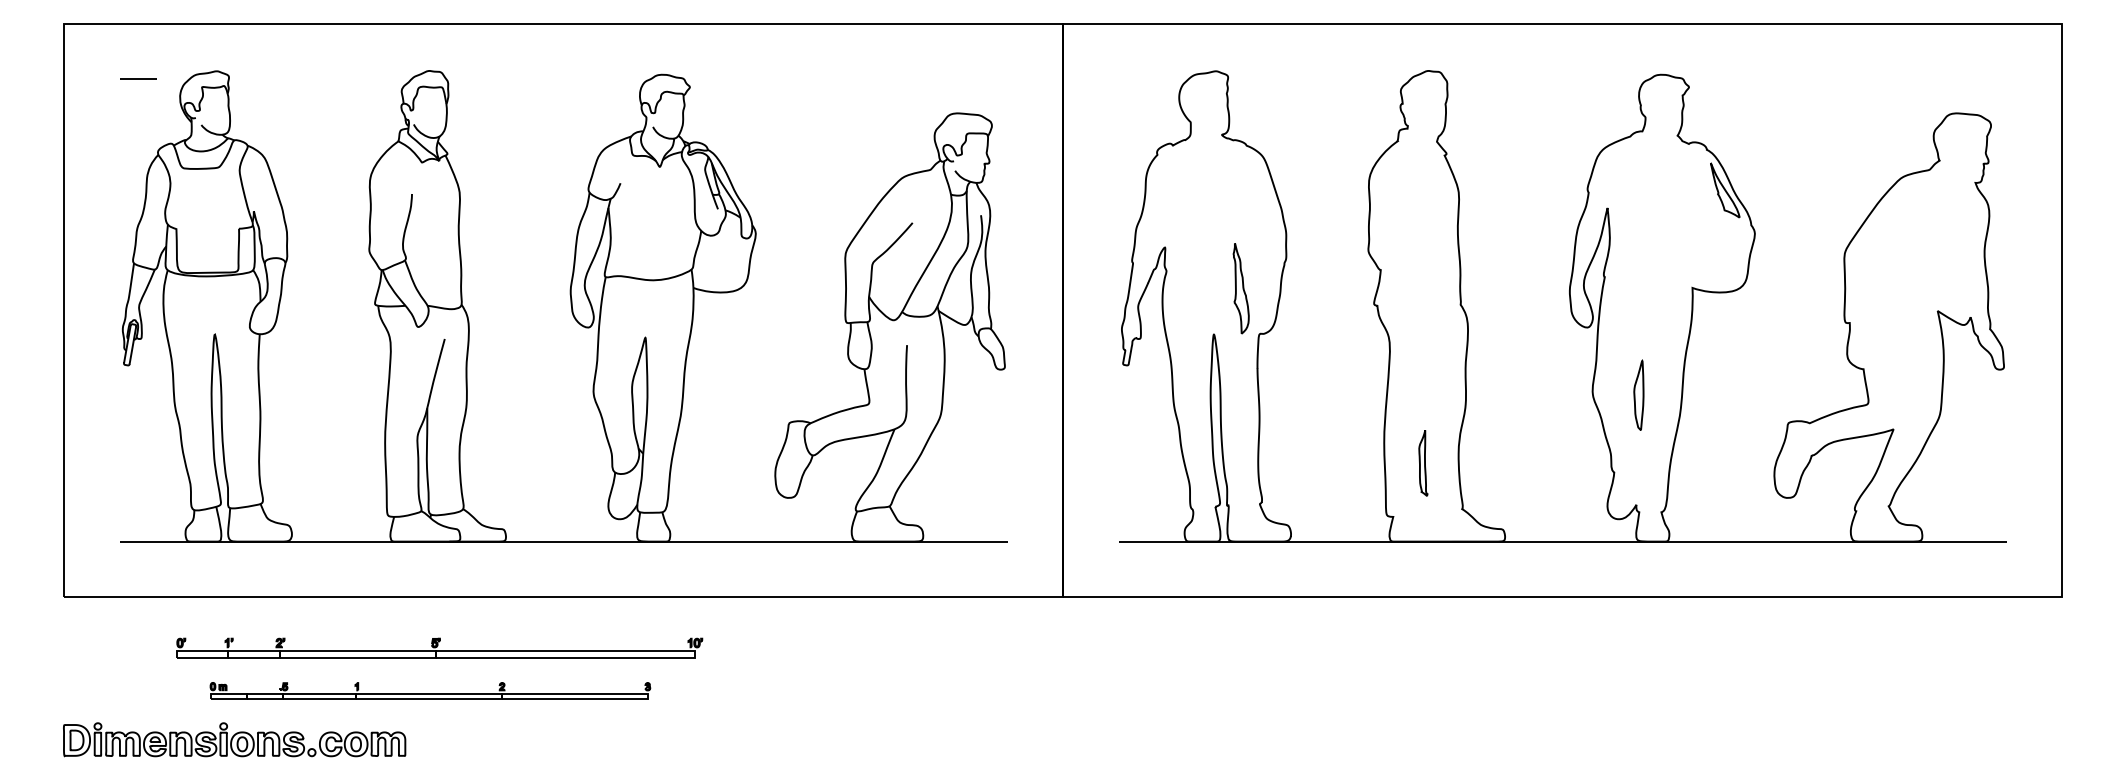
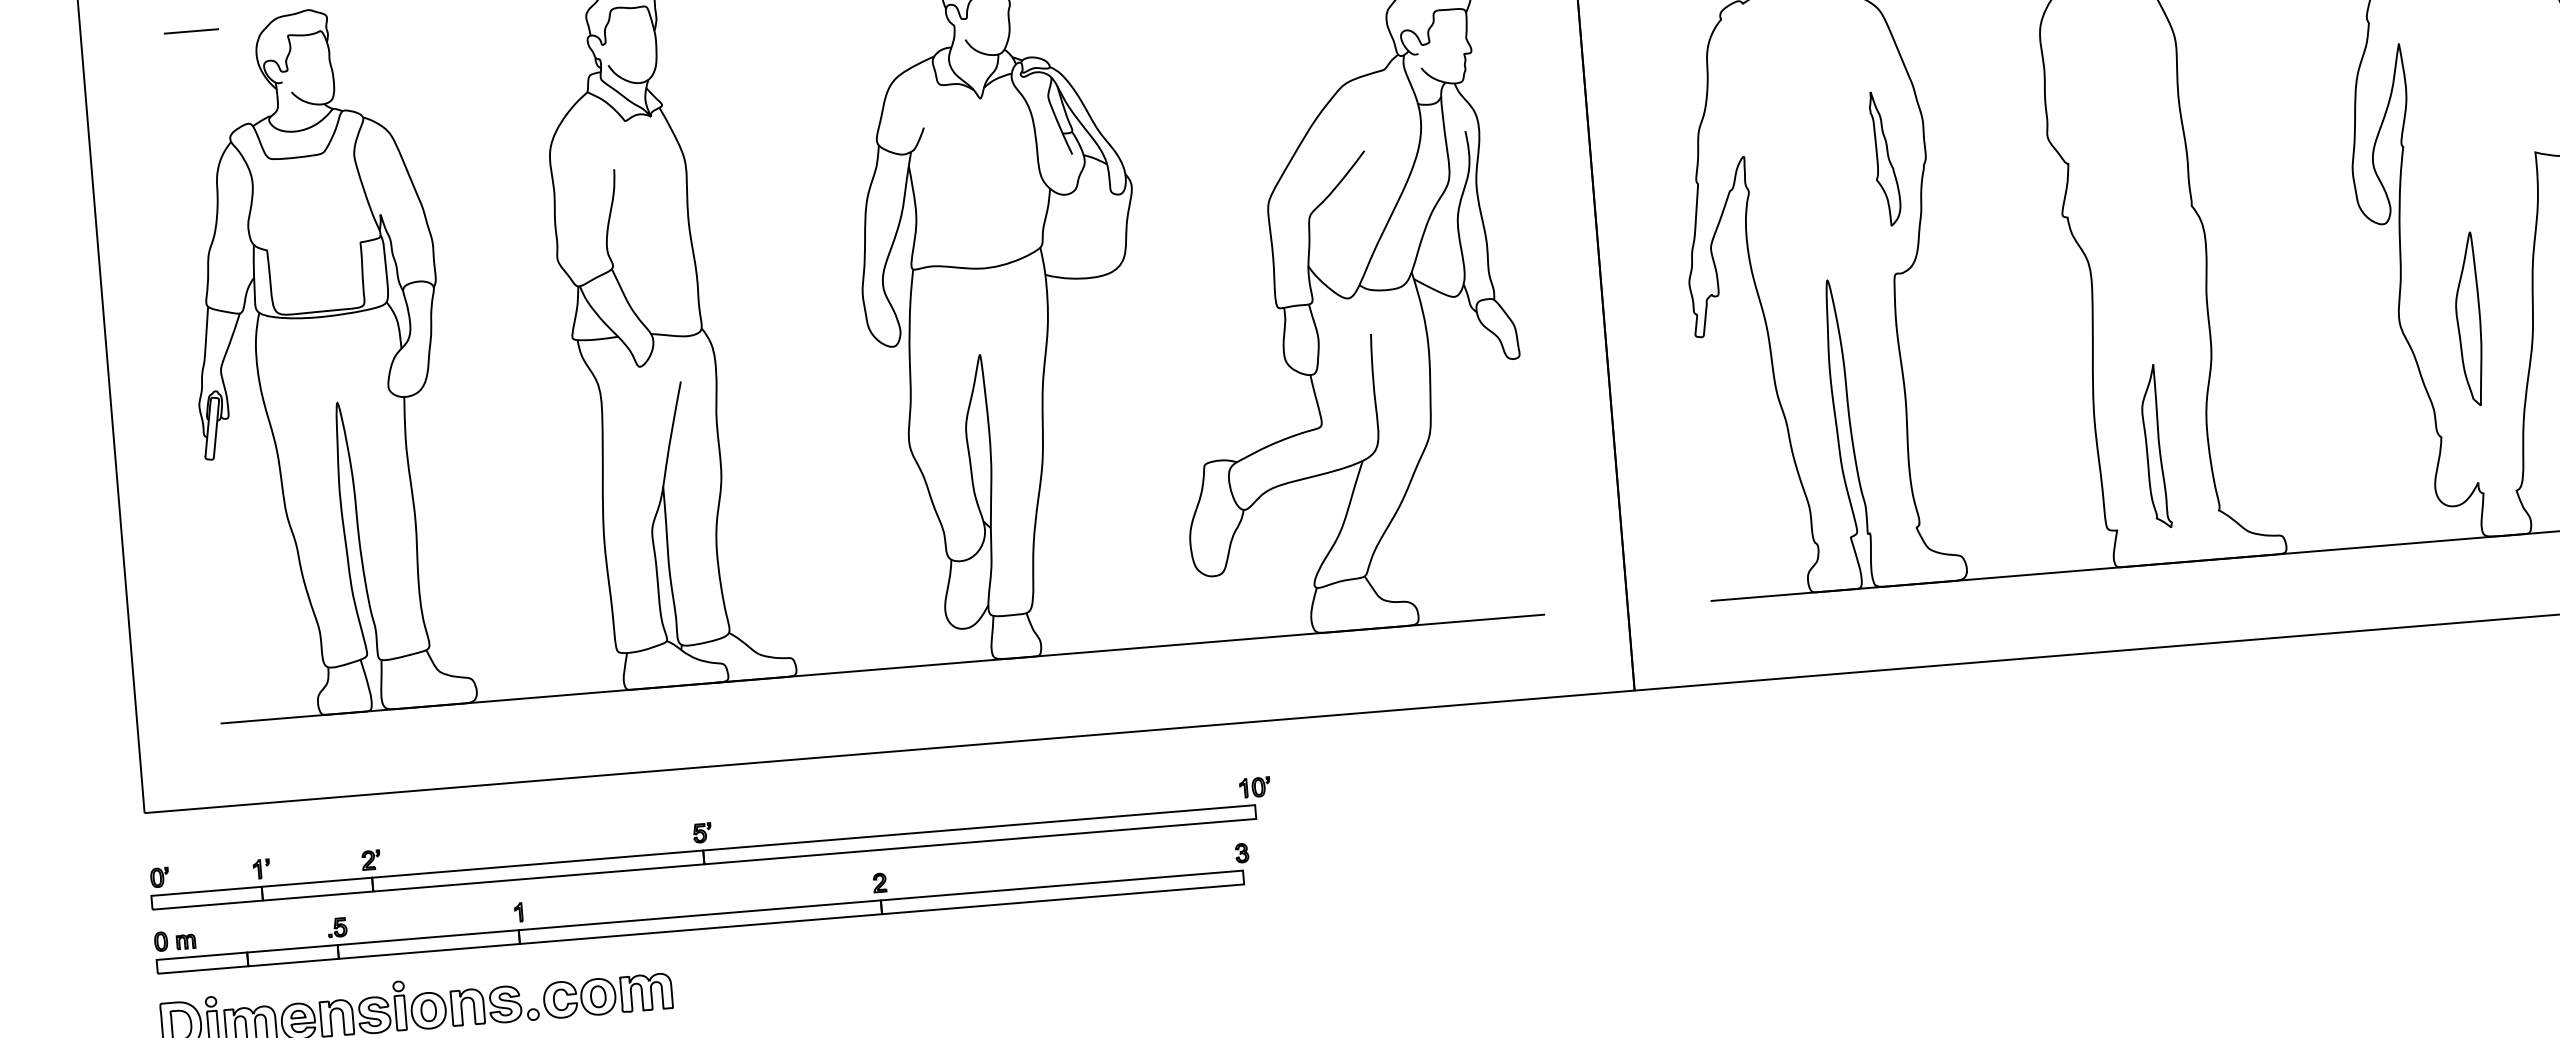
part: (1240, 288) -> (1884, 158), moved
part: (1638, 395) -> (2468, 319), size x1.67
part: (1423, 463) -> (2155, 447), size x1.67
part: (439, 647) -> (710, 842), size x1.43
part: (430, 690) -> (702, 907), size x1.67

